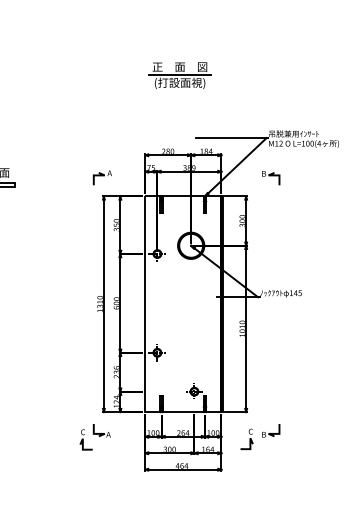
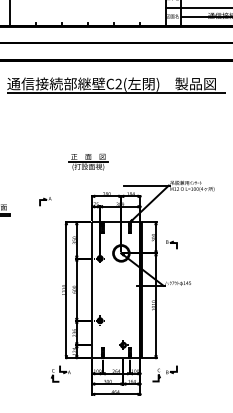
part: (180, 74) -> (88, 161), moved
part: (102, 177) -> (45, 201), moved
part: (270, 177) -> (171, 244), moved

